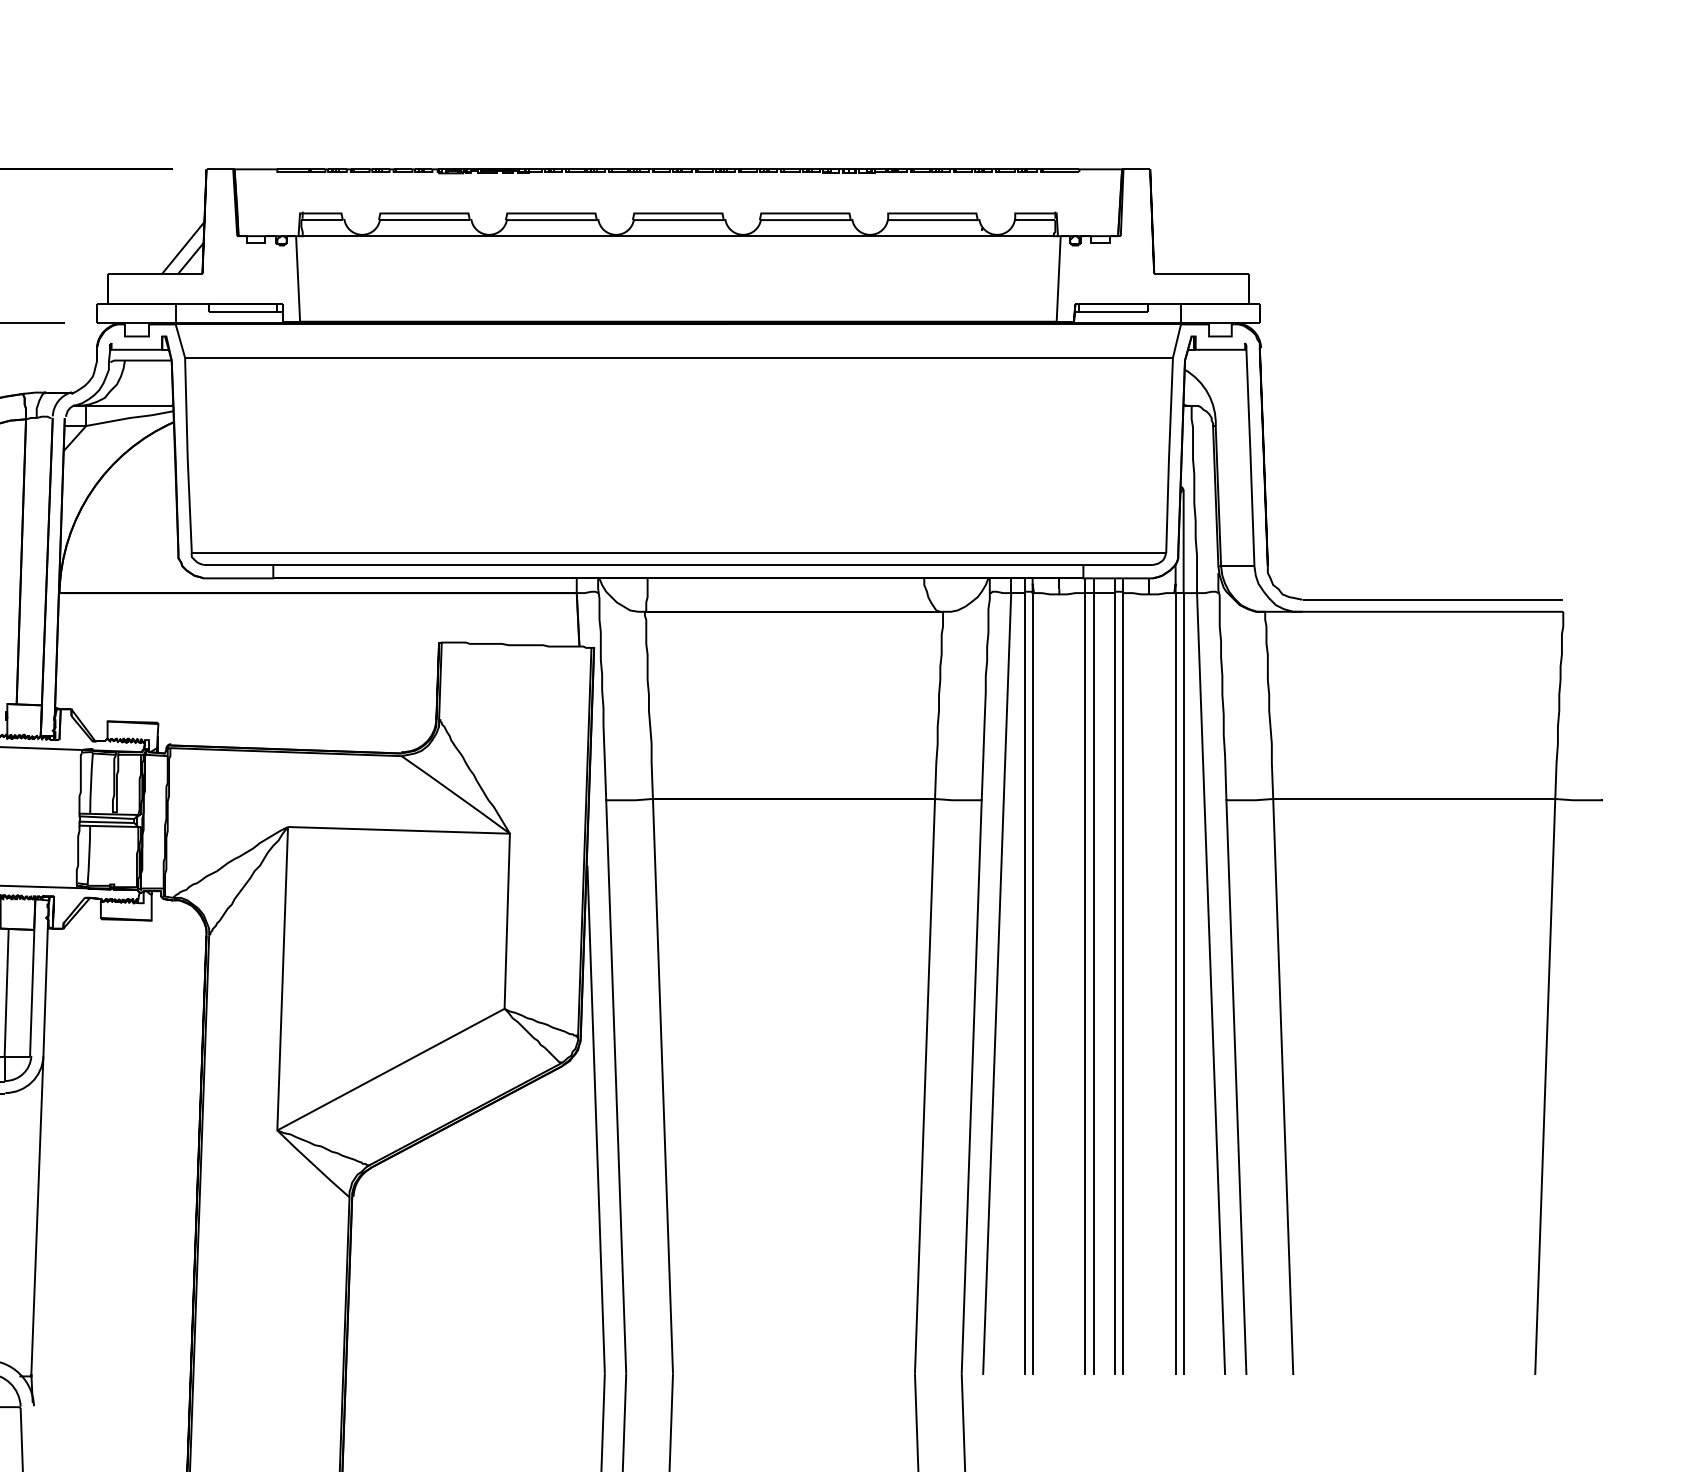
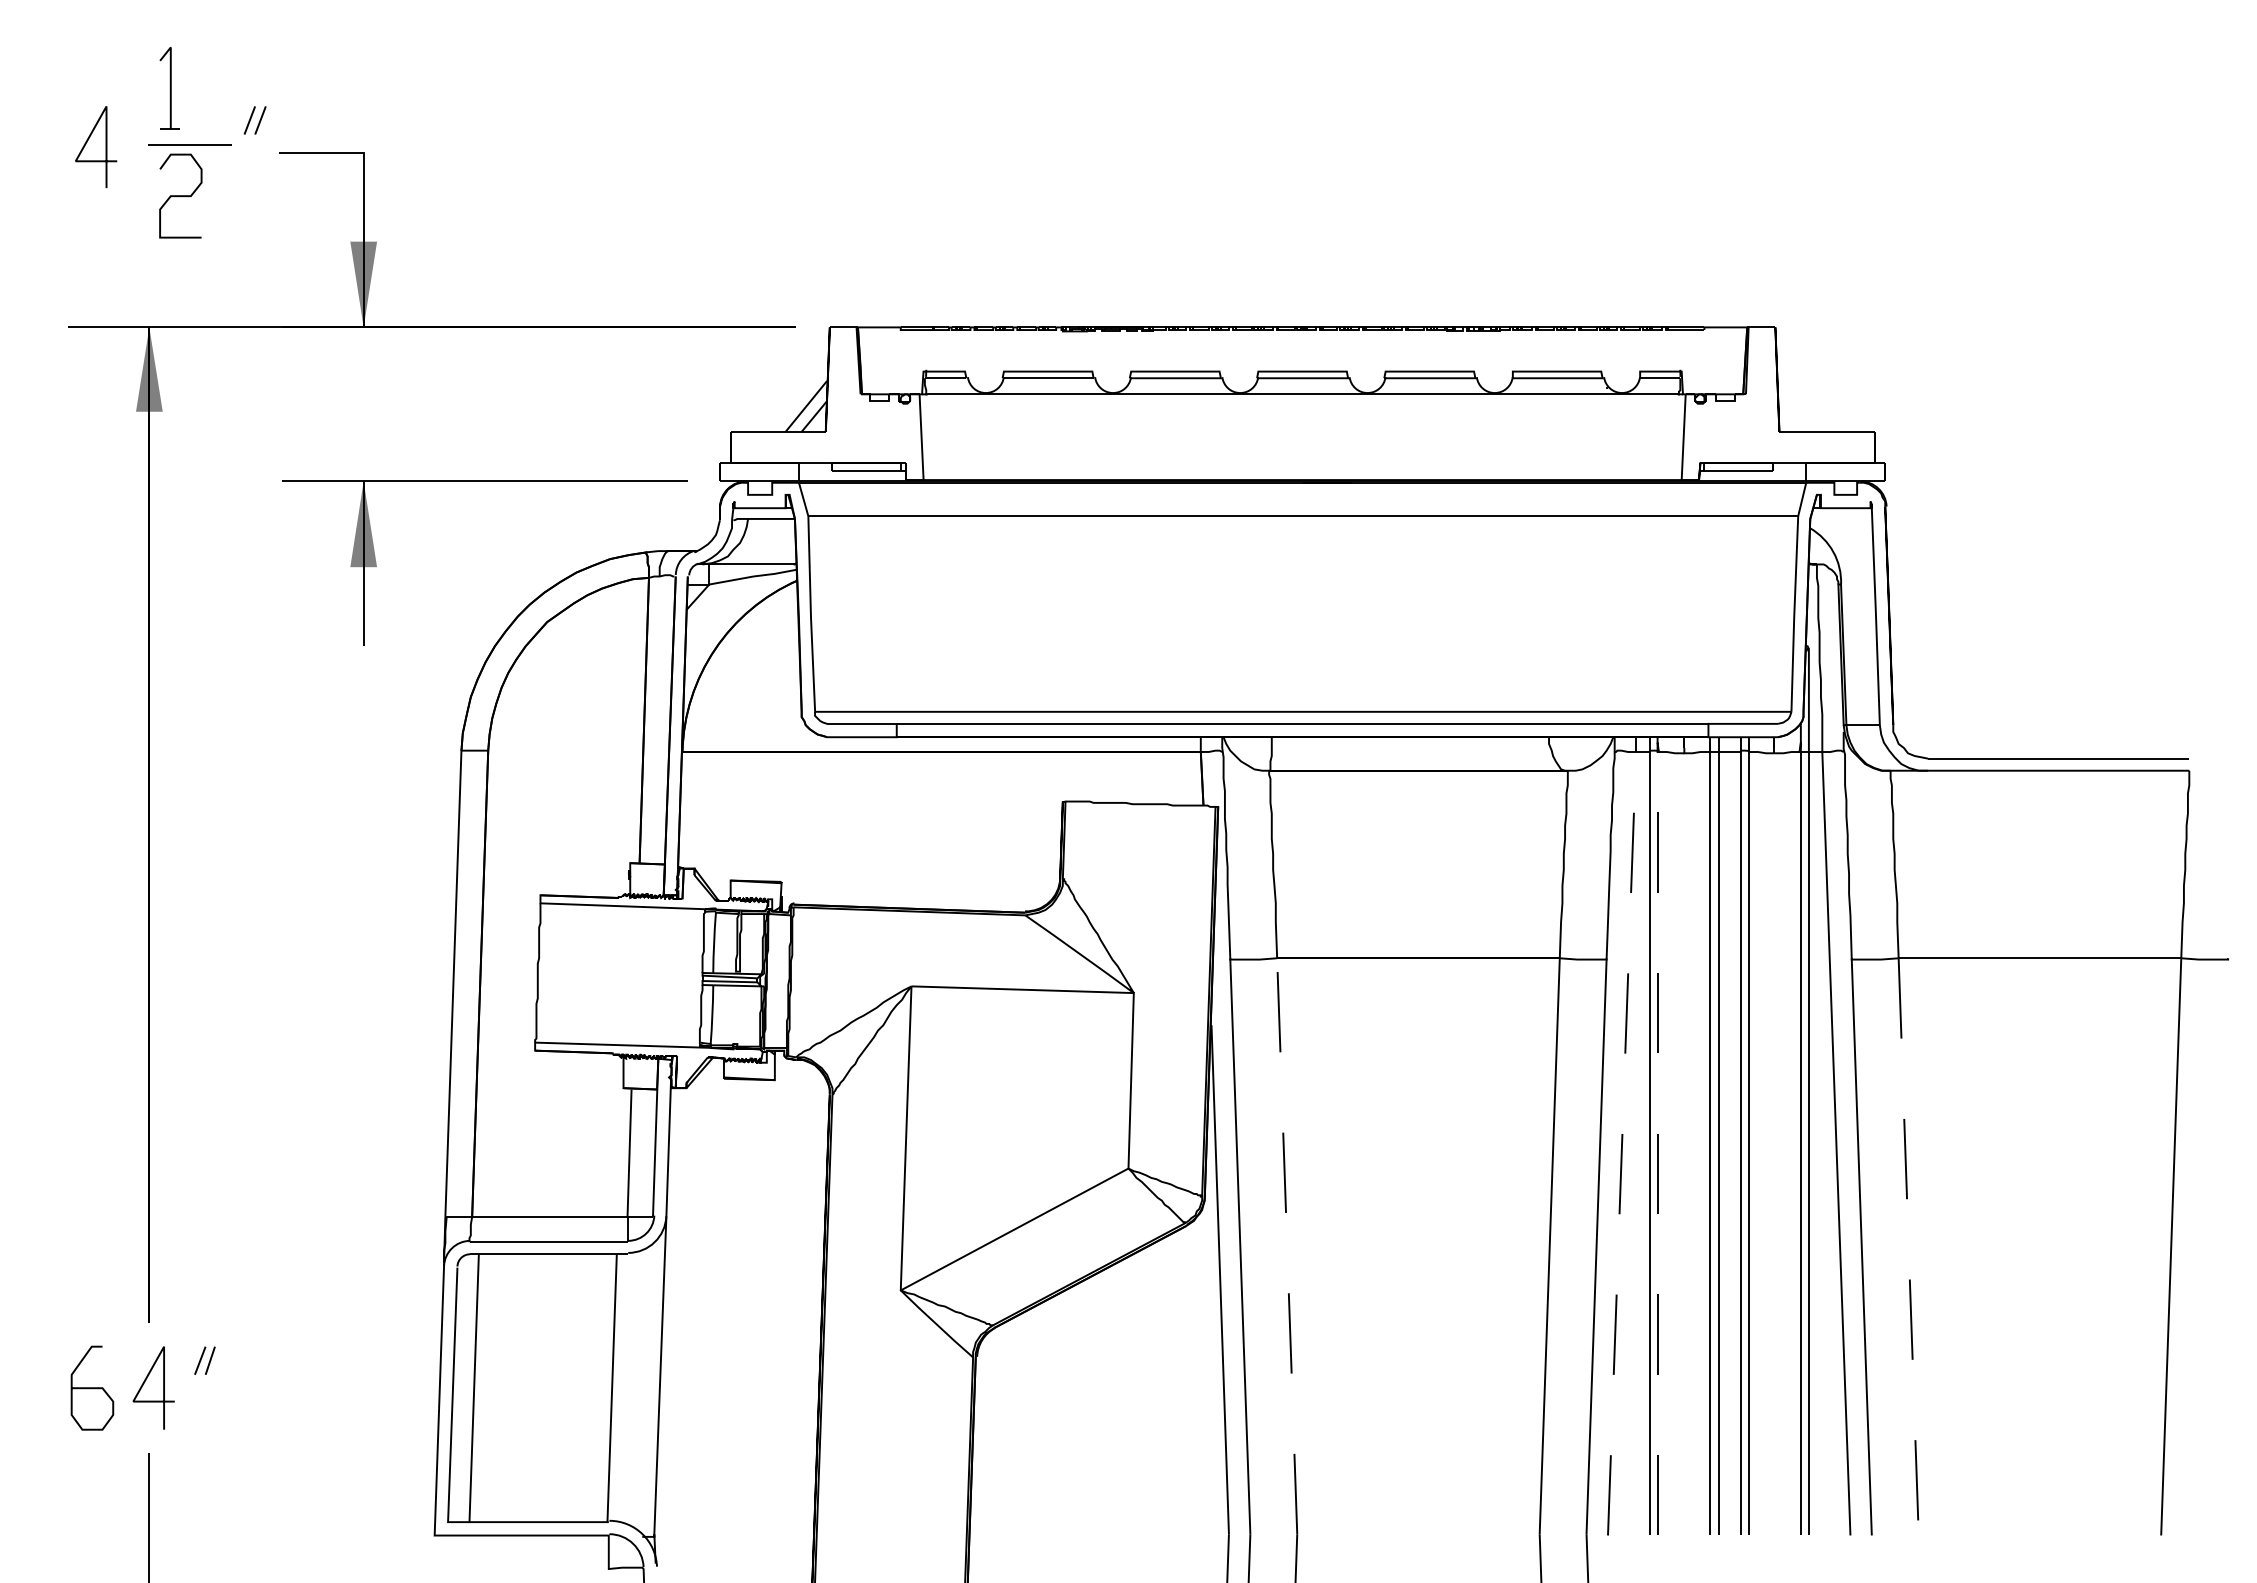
line: (997, 983) -> (1622, 1143), solid -> dashed
line: (1032, 983) -> (1657, 1143), solid -> dashed
line: (663, 1085) -> (1287, 1245), solid -> dashed
line: (1283, 1086) -> (1908, 1246), solid -> dashed

